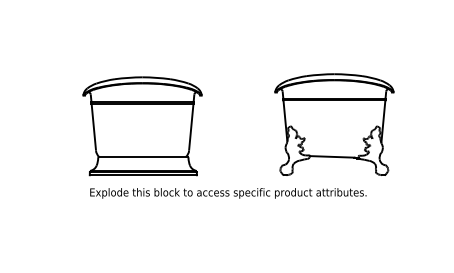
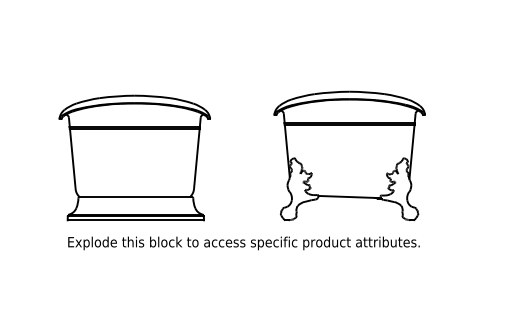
part: (334, 124) -> (349, 155), moved

